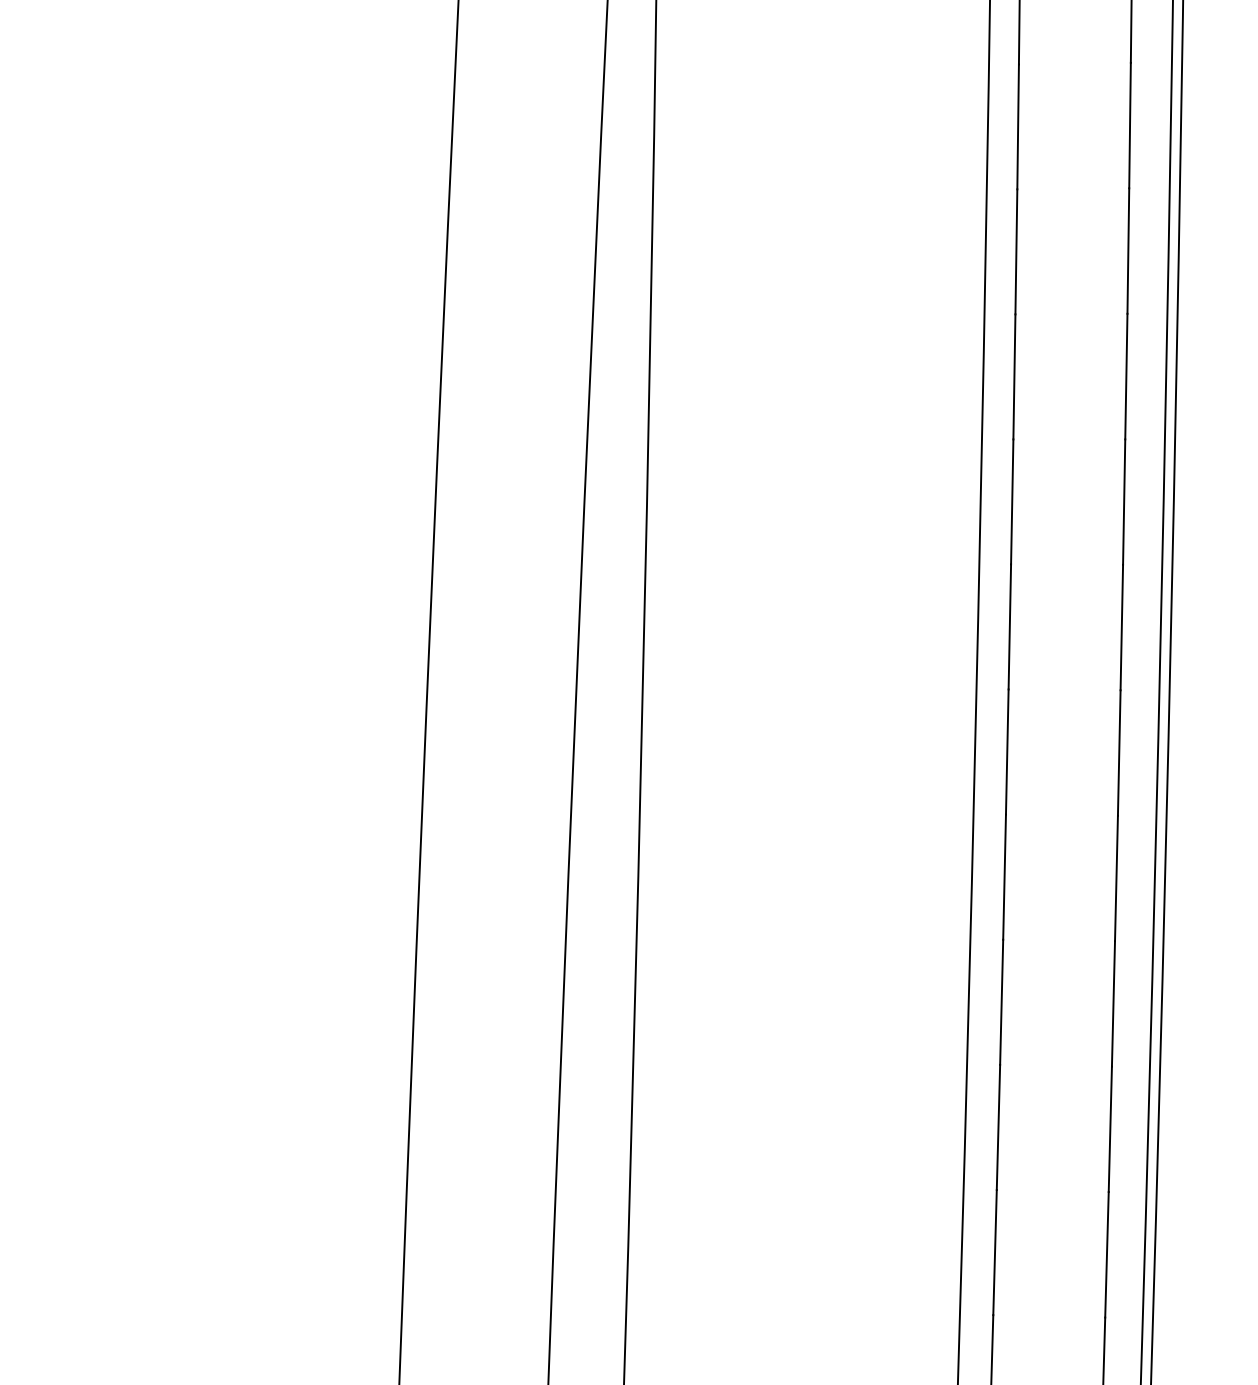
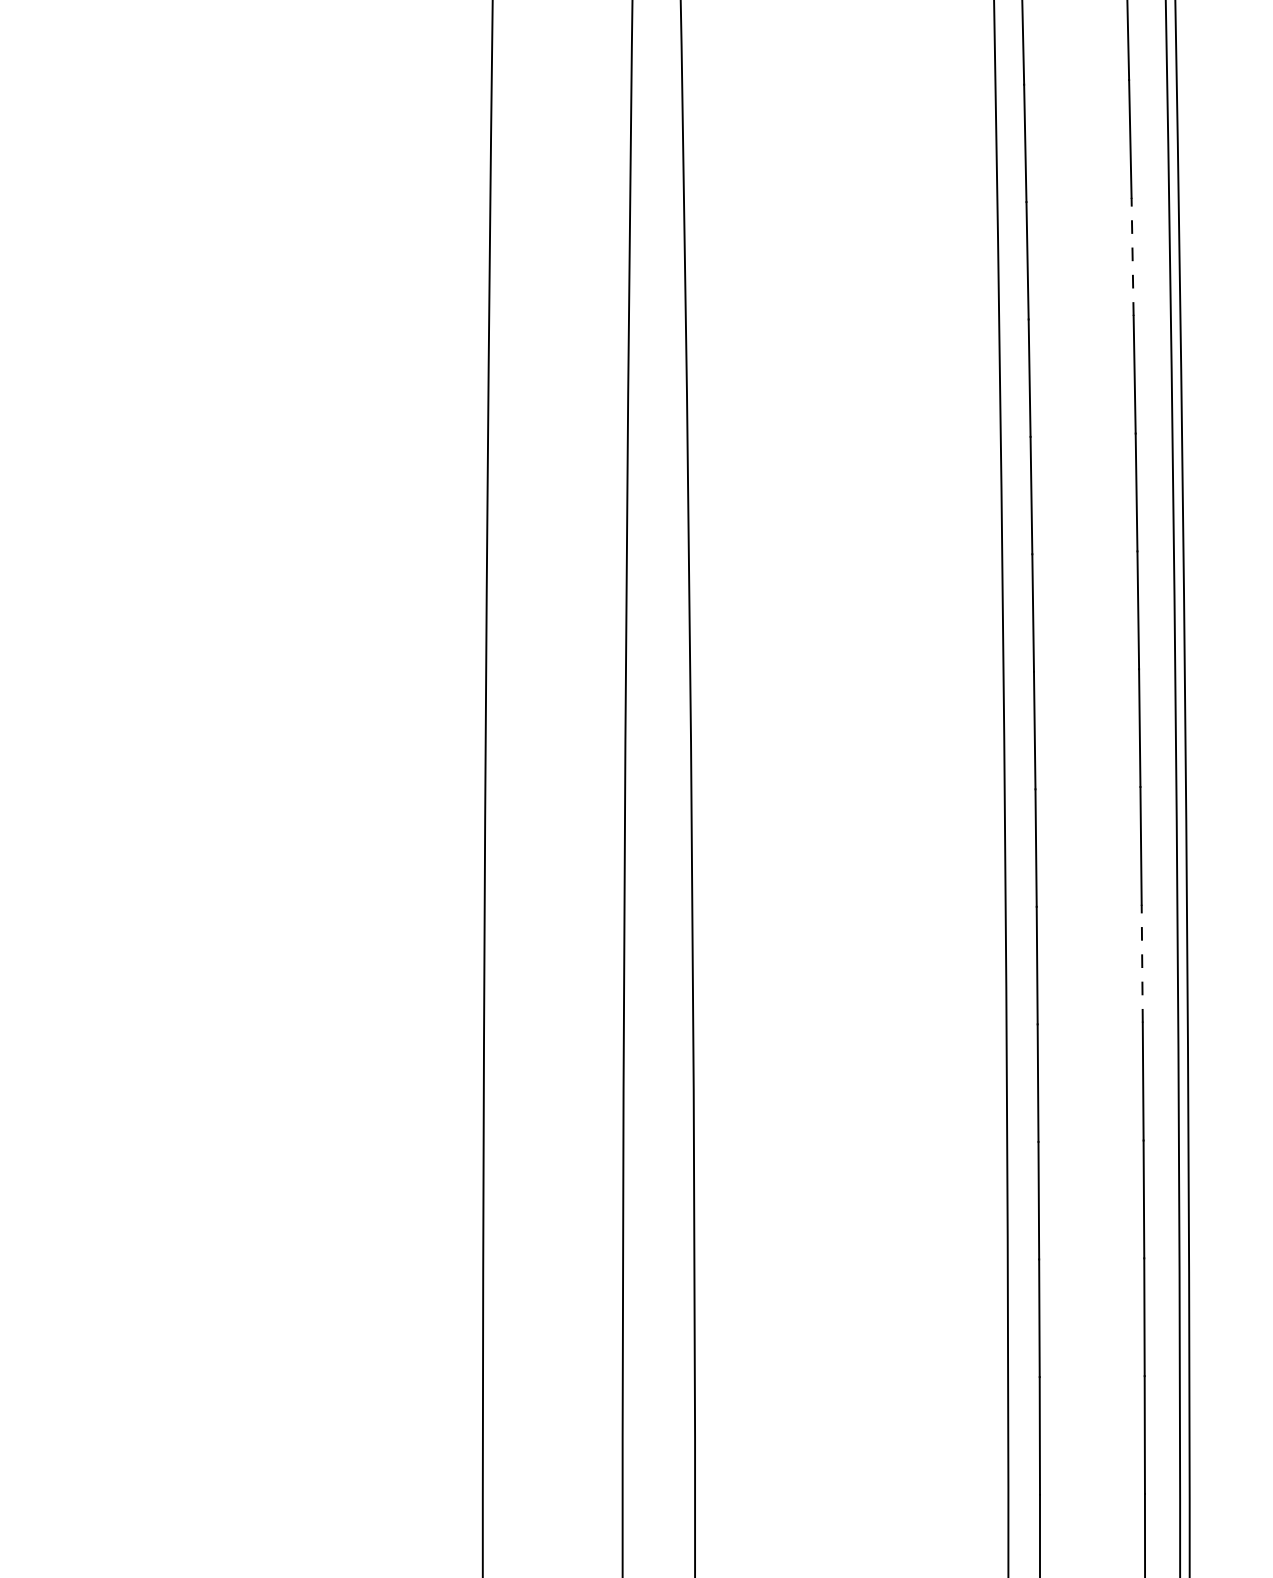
line: (1126, 376) -> (1132, 256), solid -> dashed
line: (1110, 1129) -> (1142, 963), solid -> dashed

